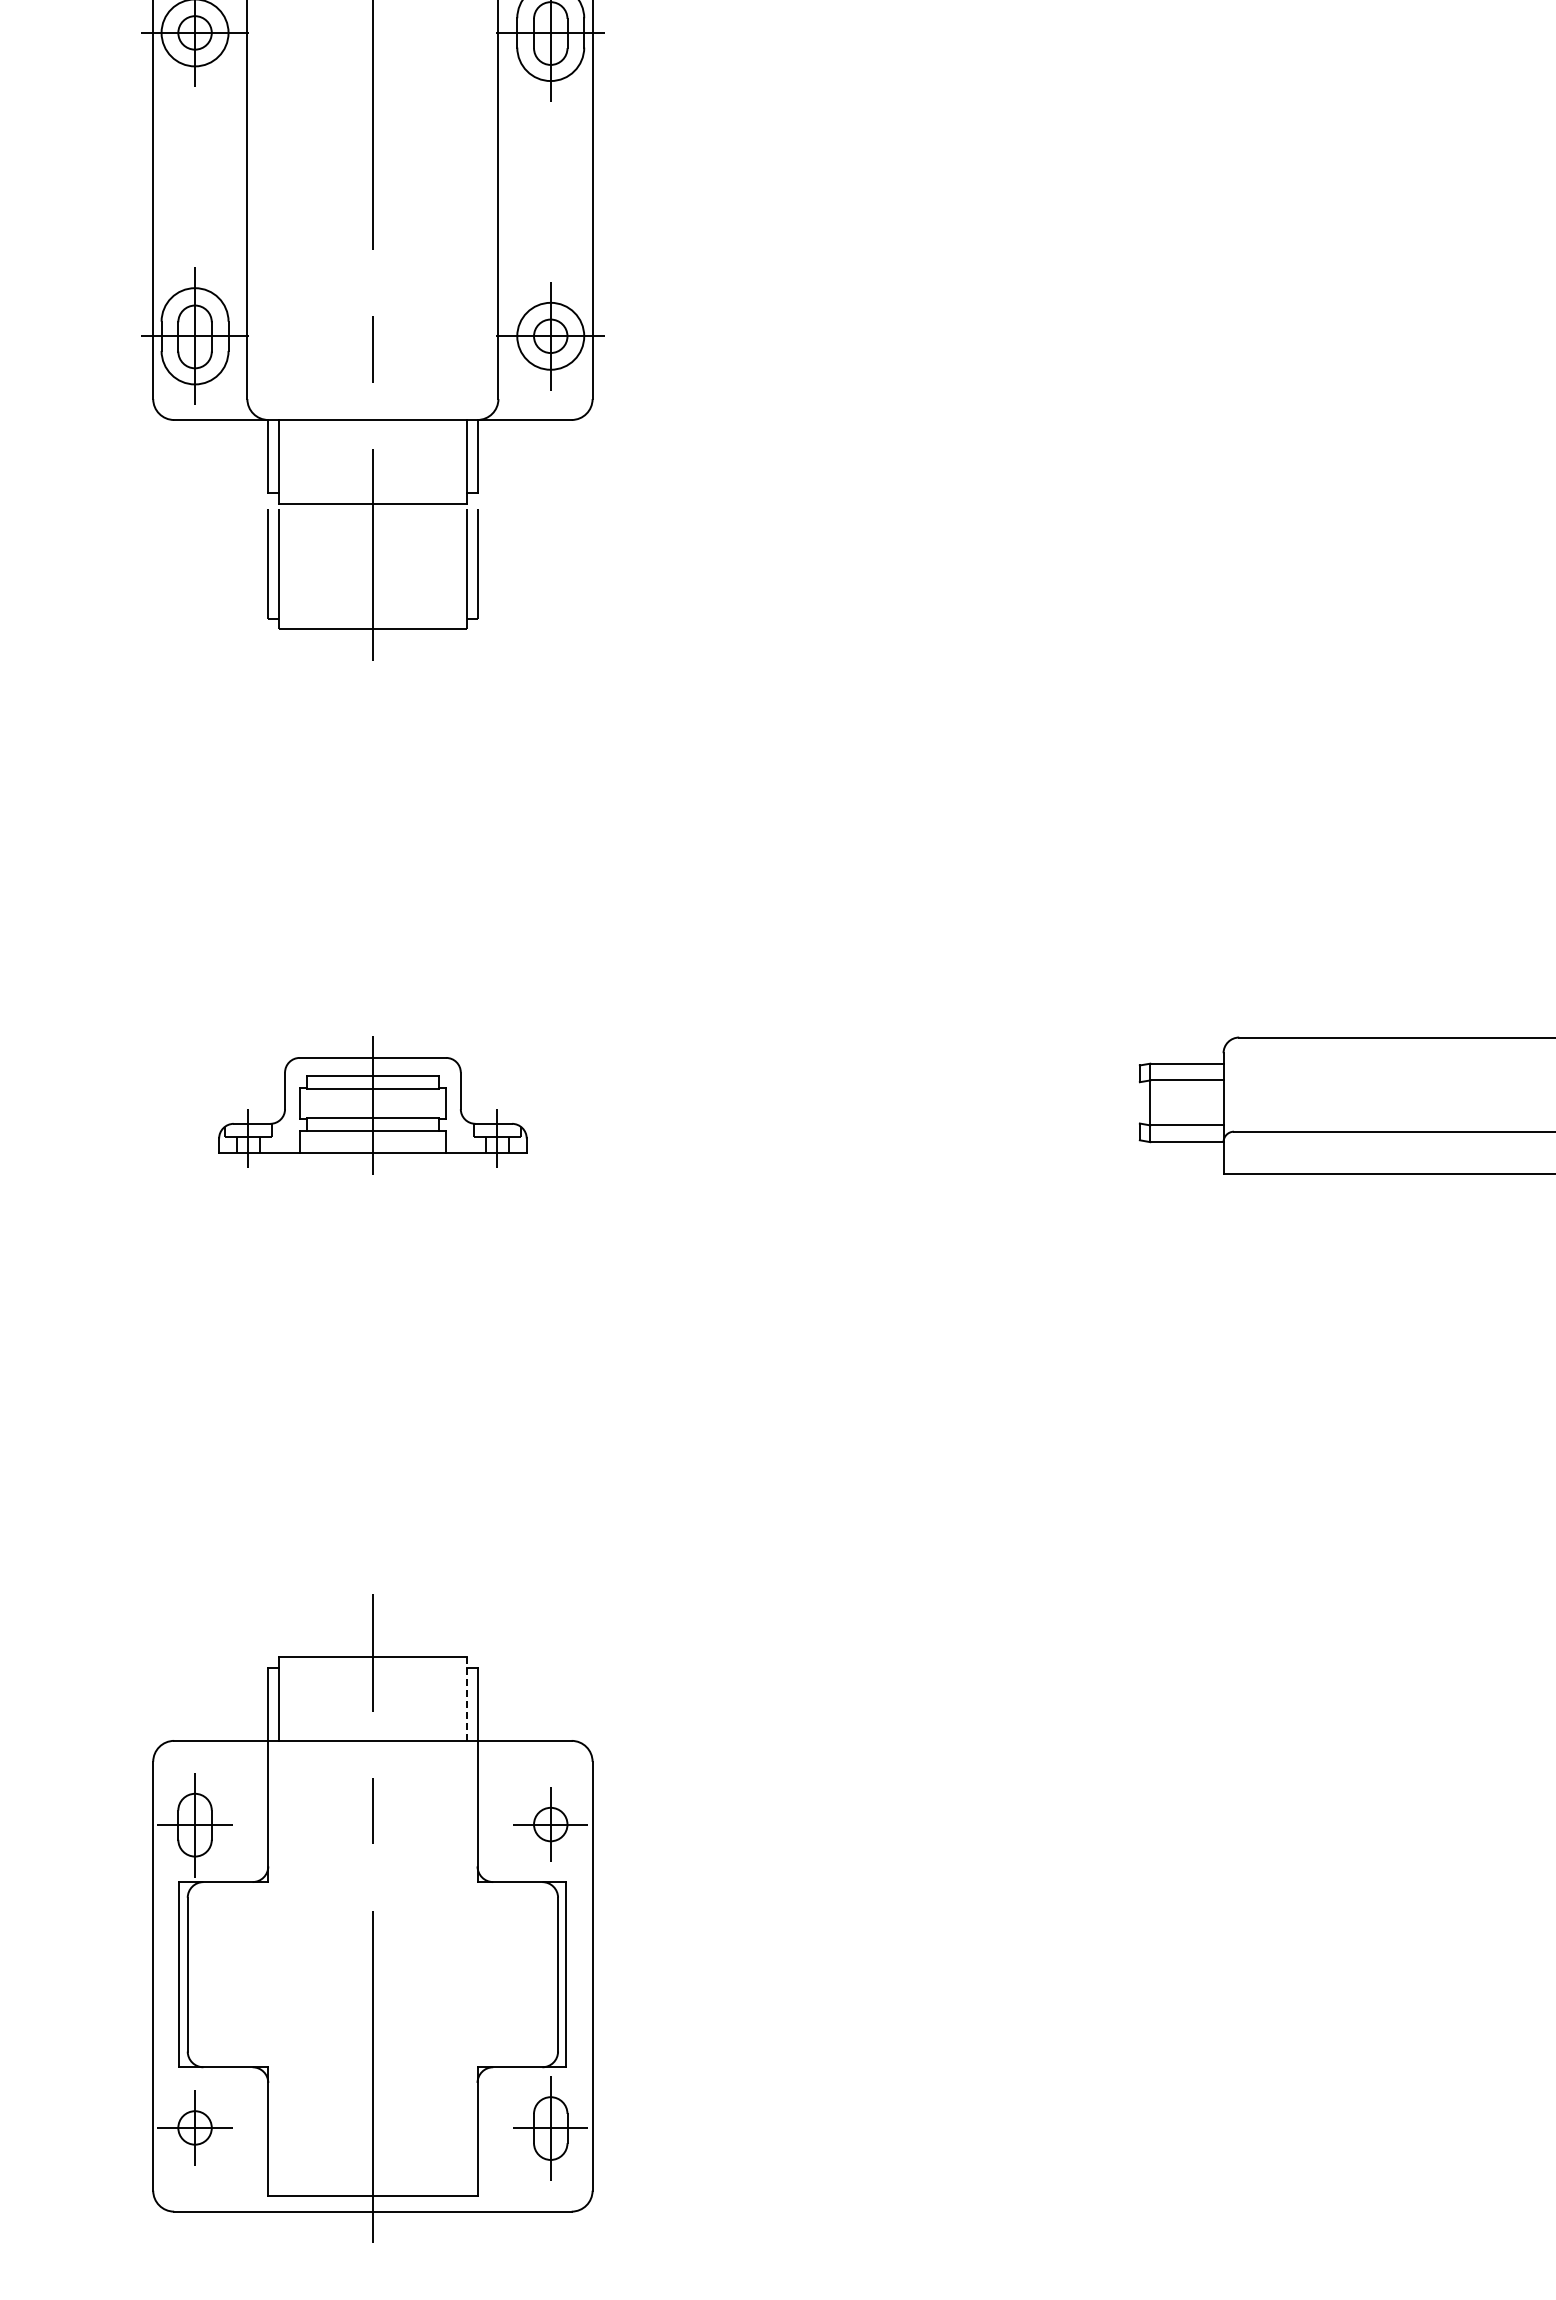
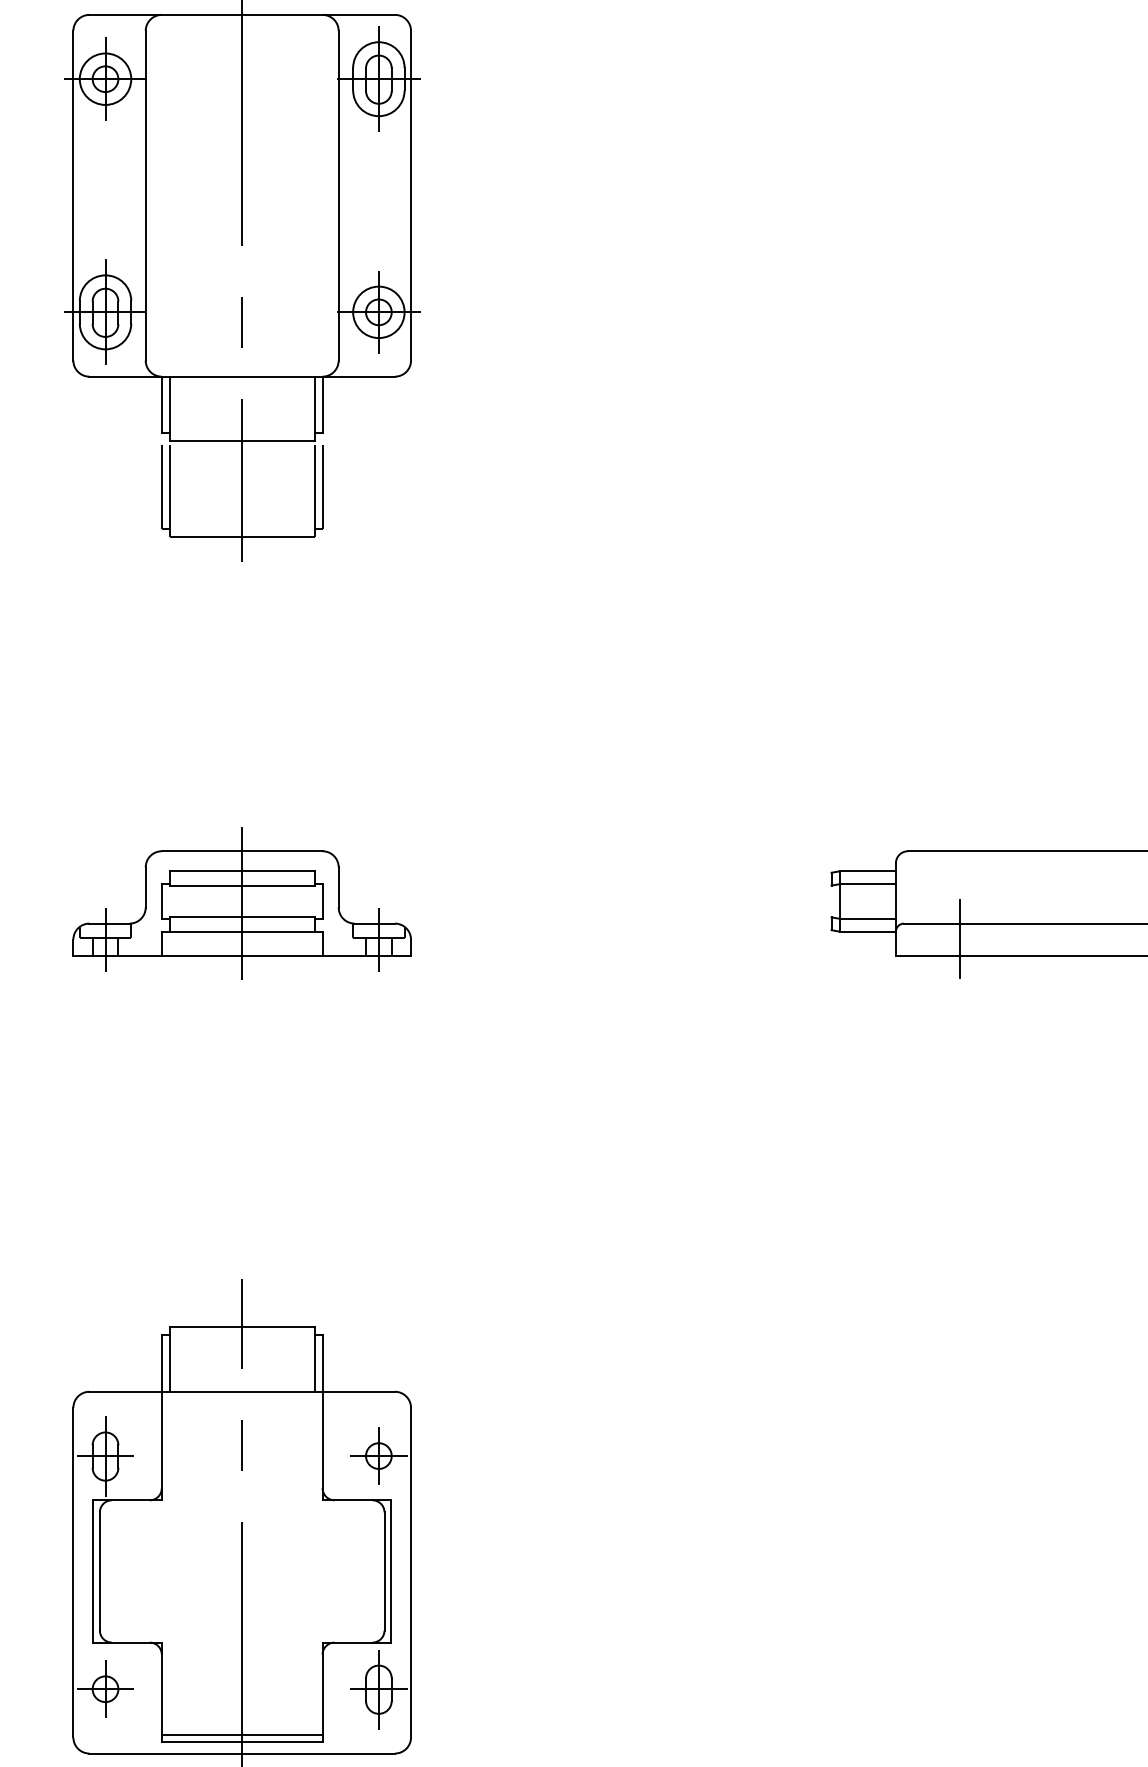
part: (372, 1105) -> (241, 903), size x1.43
line: (1307, 1151) -> (960, 938), added
line: (467, 1699) -> (314, 1359), dashed -> solid
line: (372, 2187) -> (241, 1735), added

